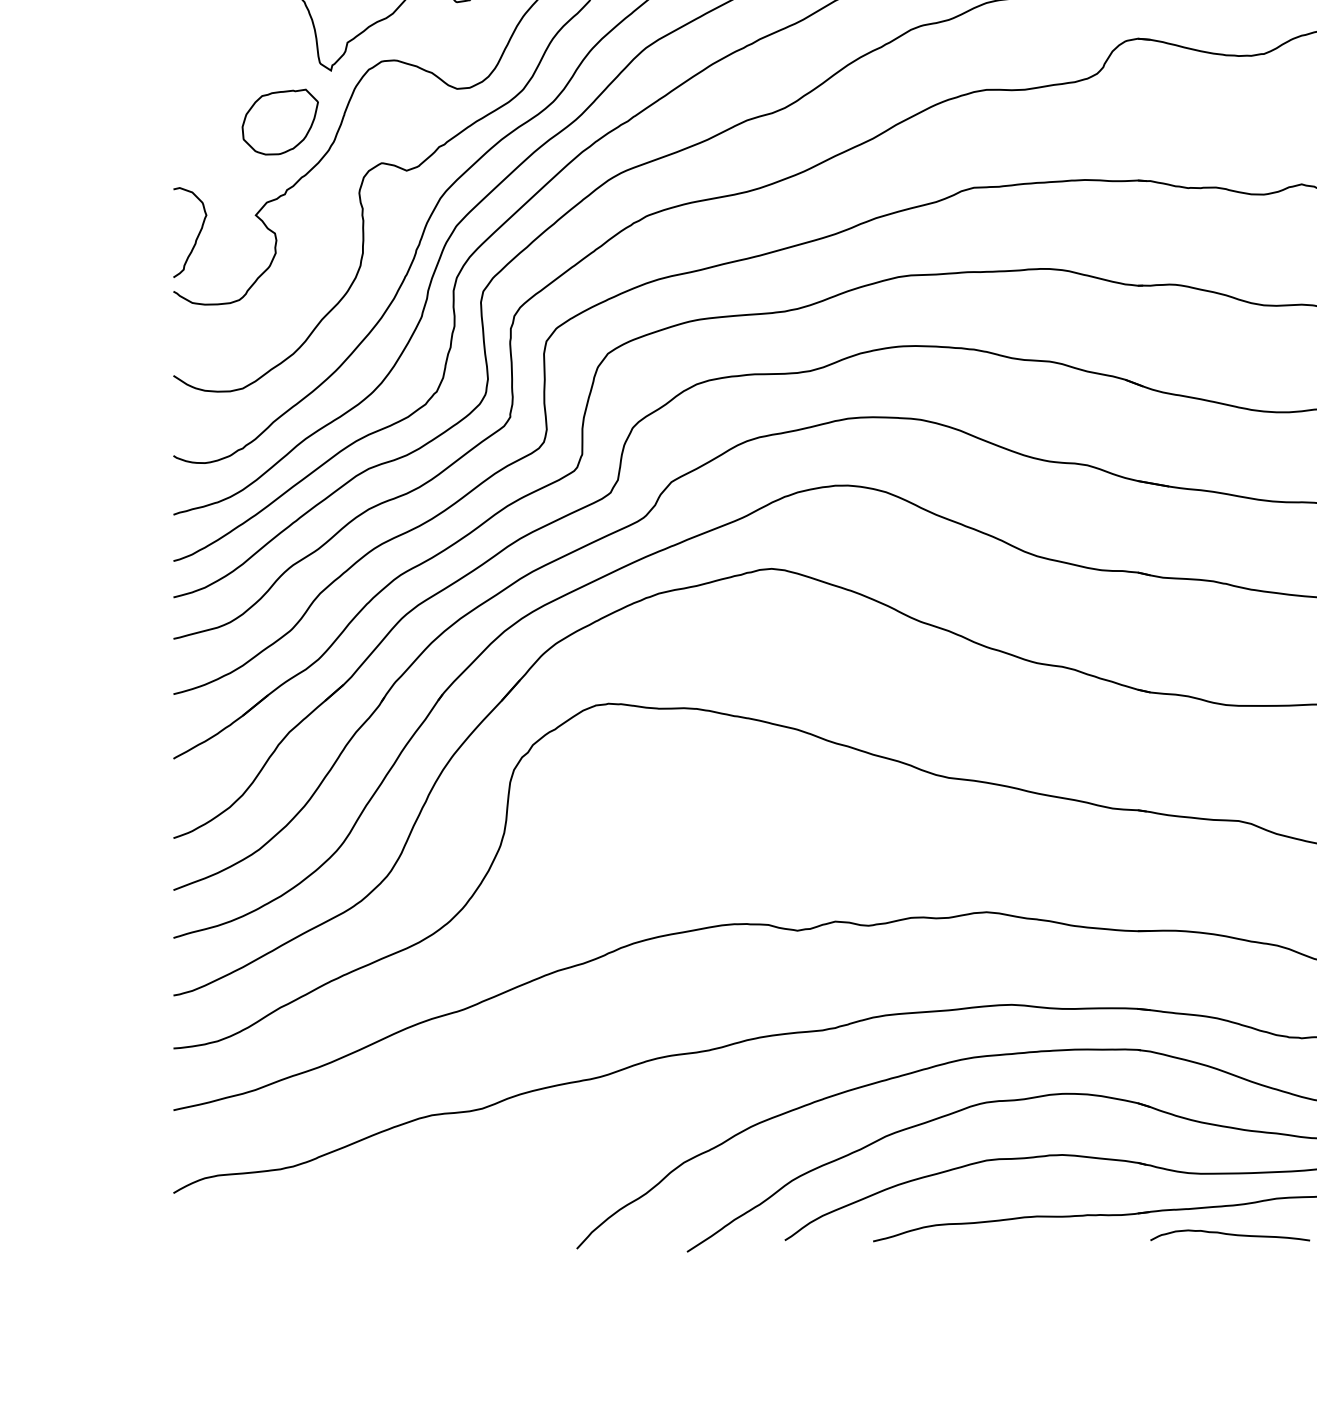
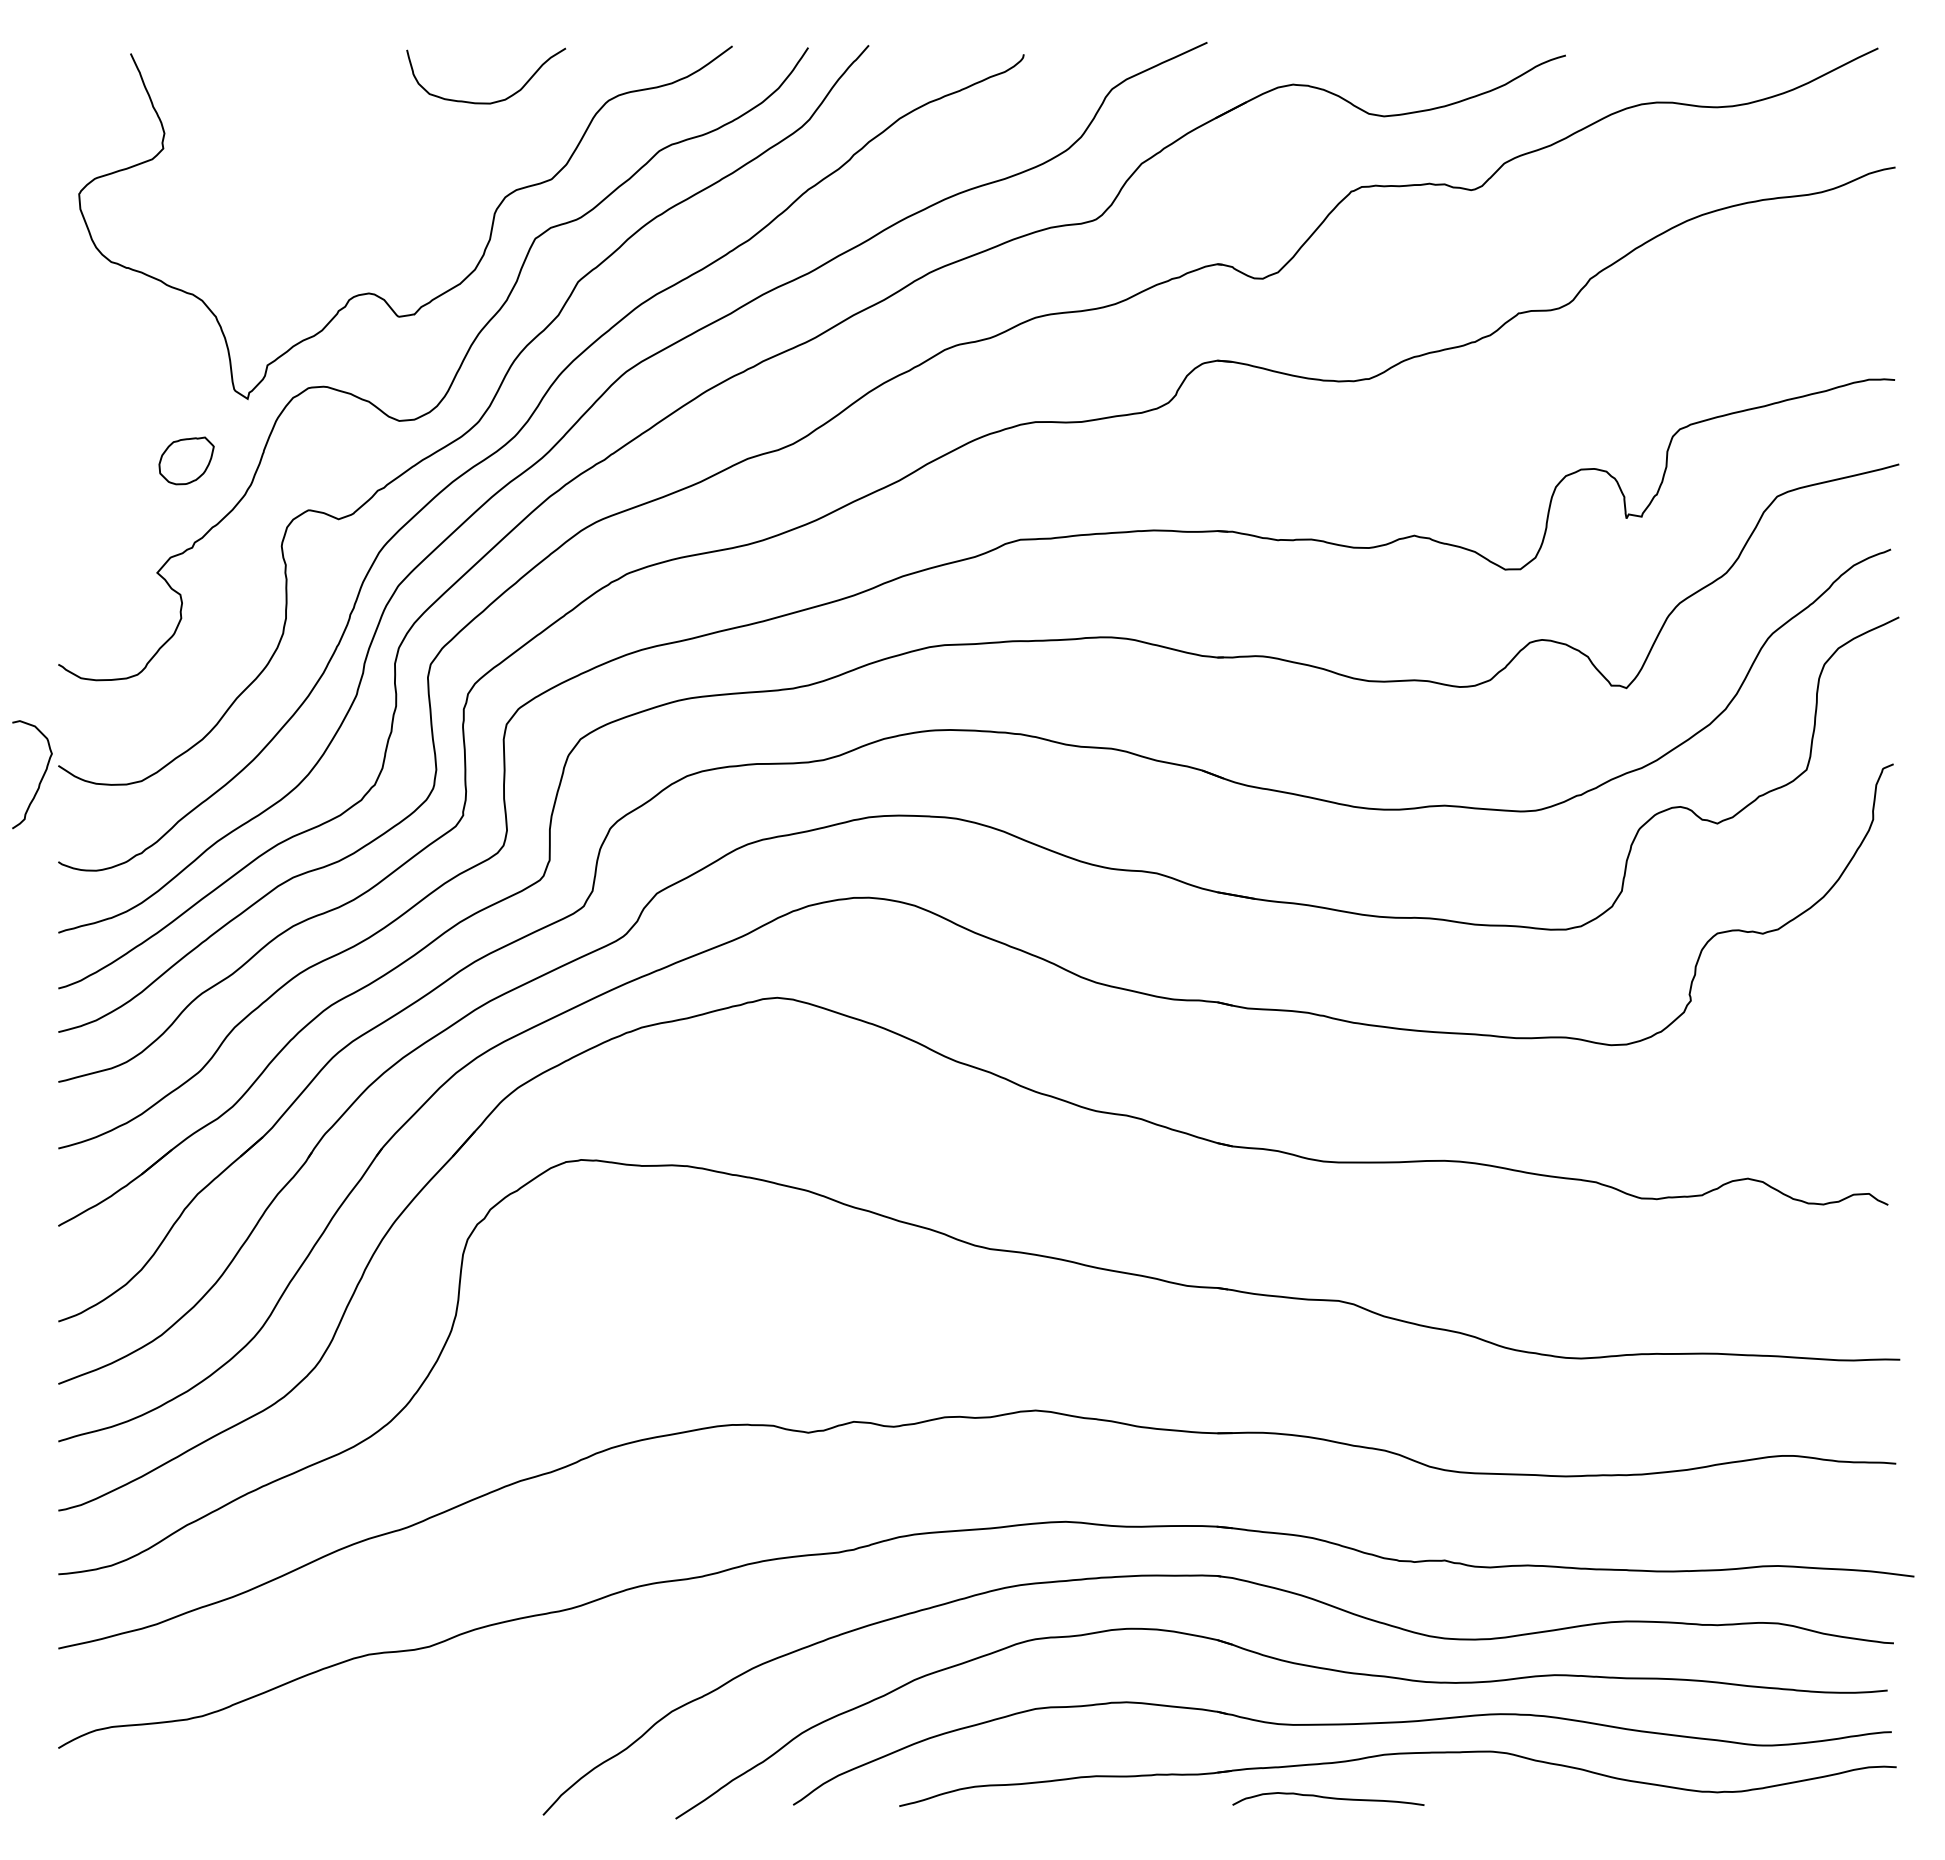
part: (280, 121) -> (186, 460), size x0.6
curve: (196, 236) -> (40, 779), moved

